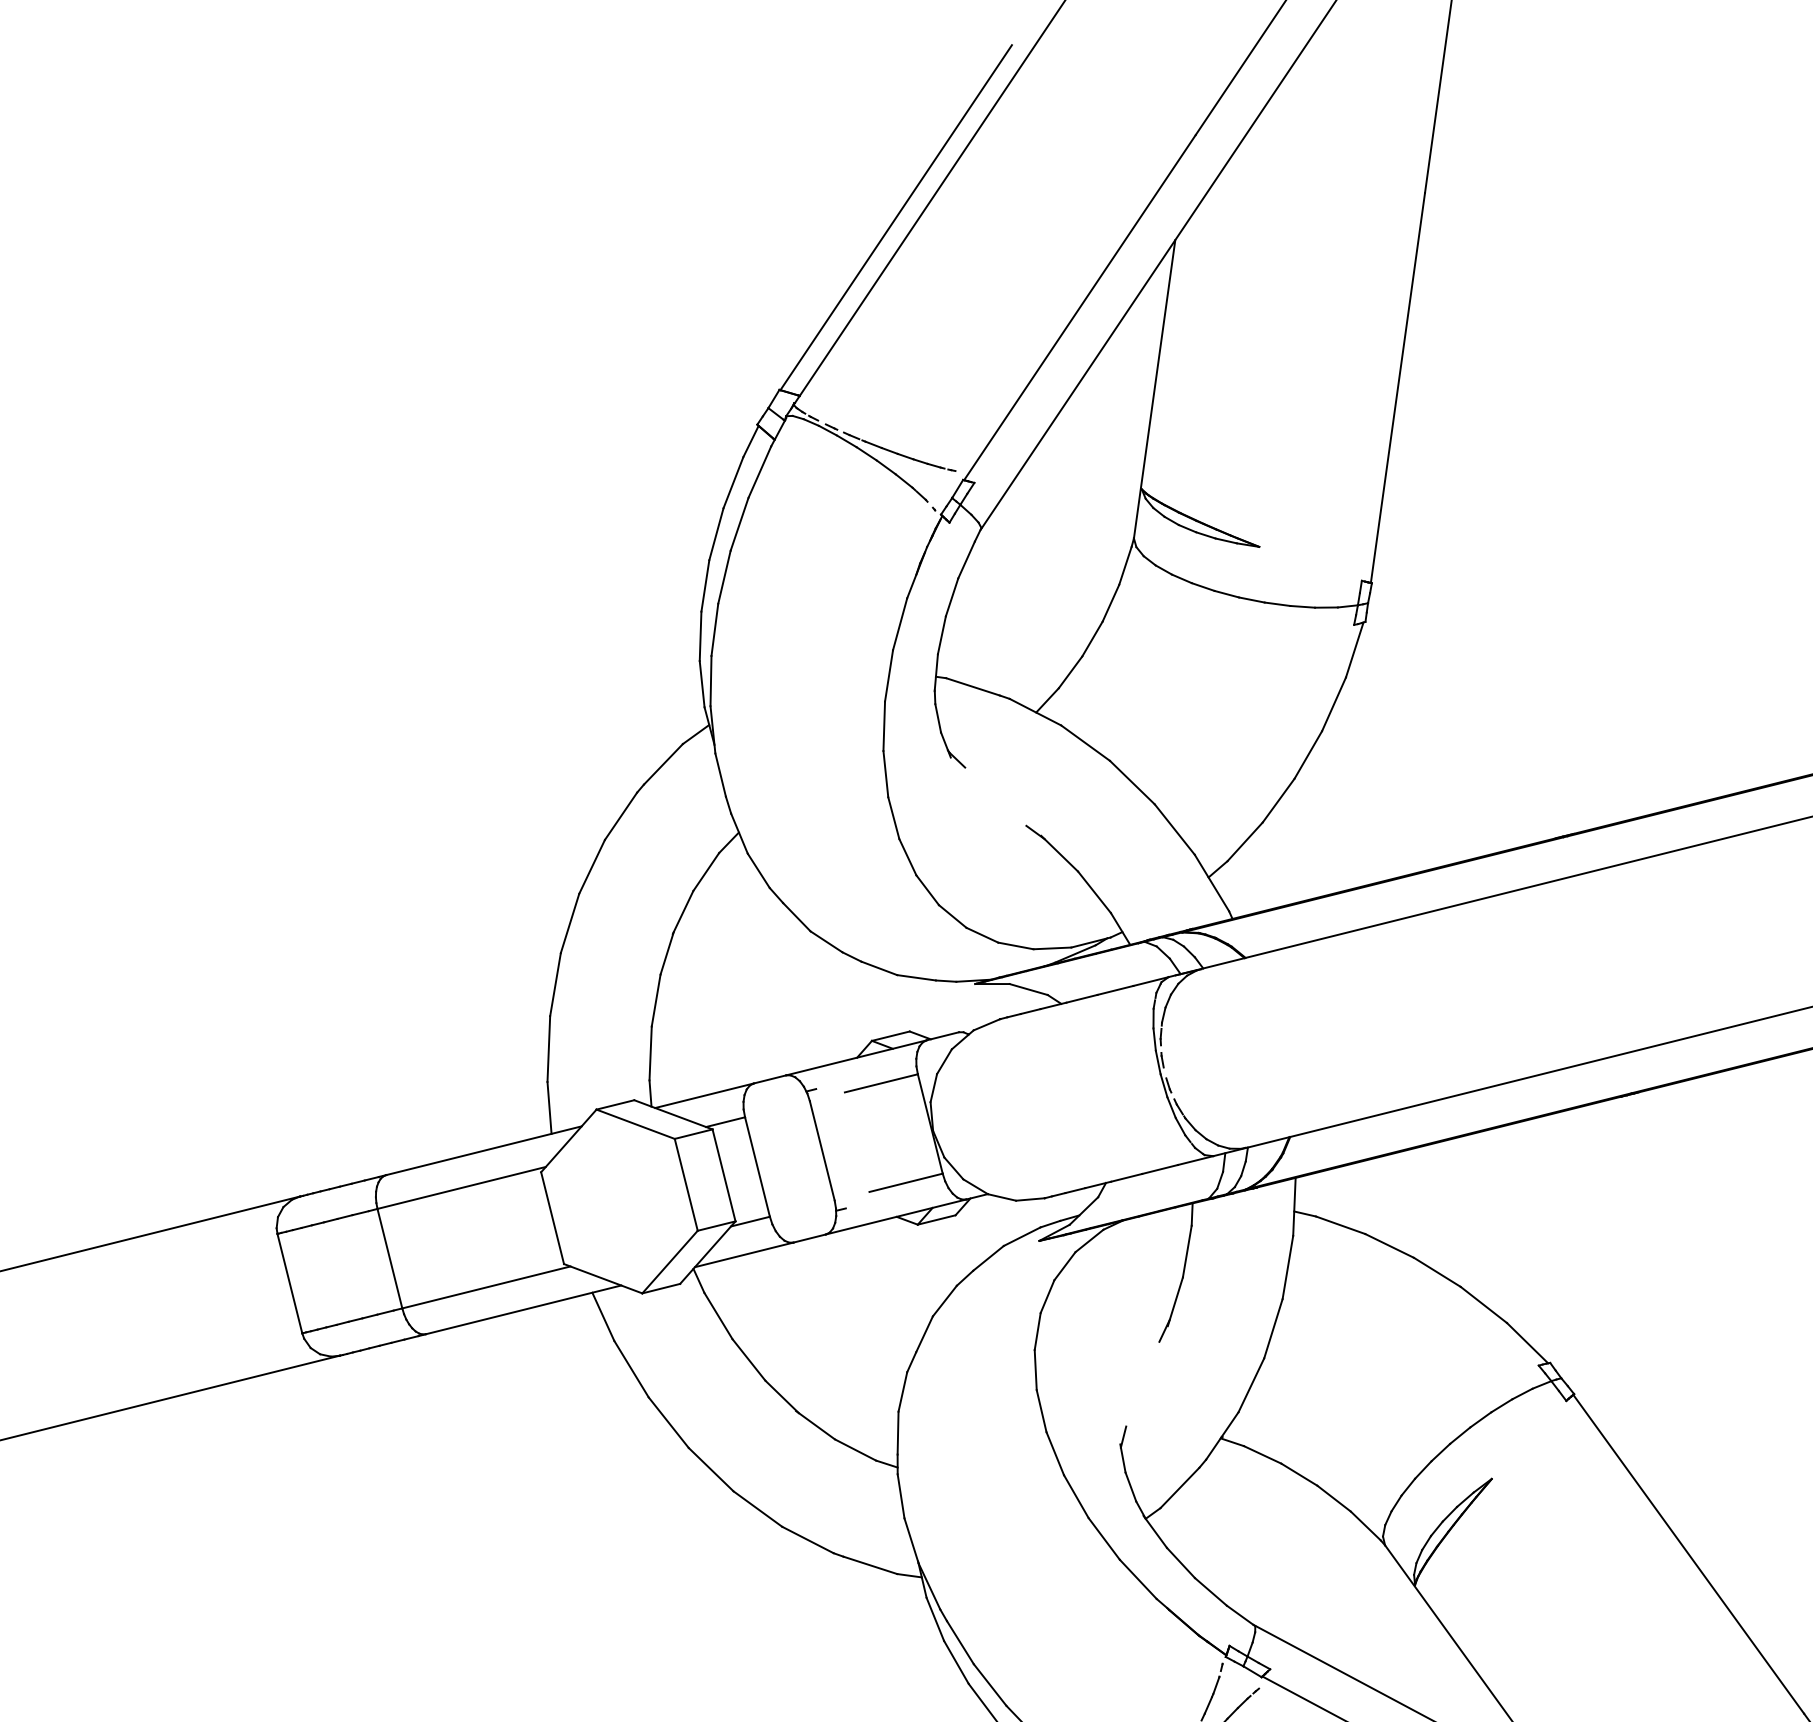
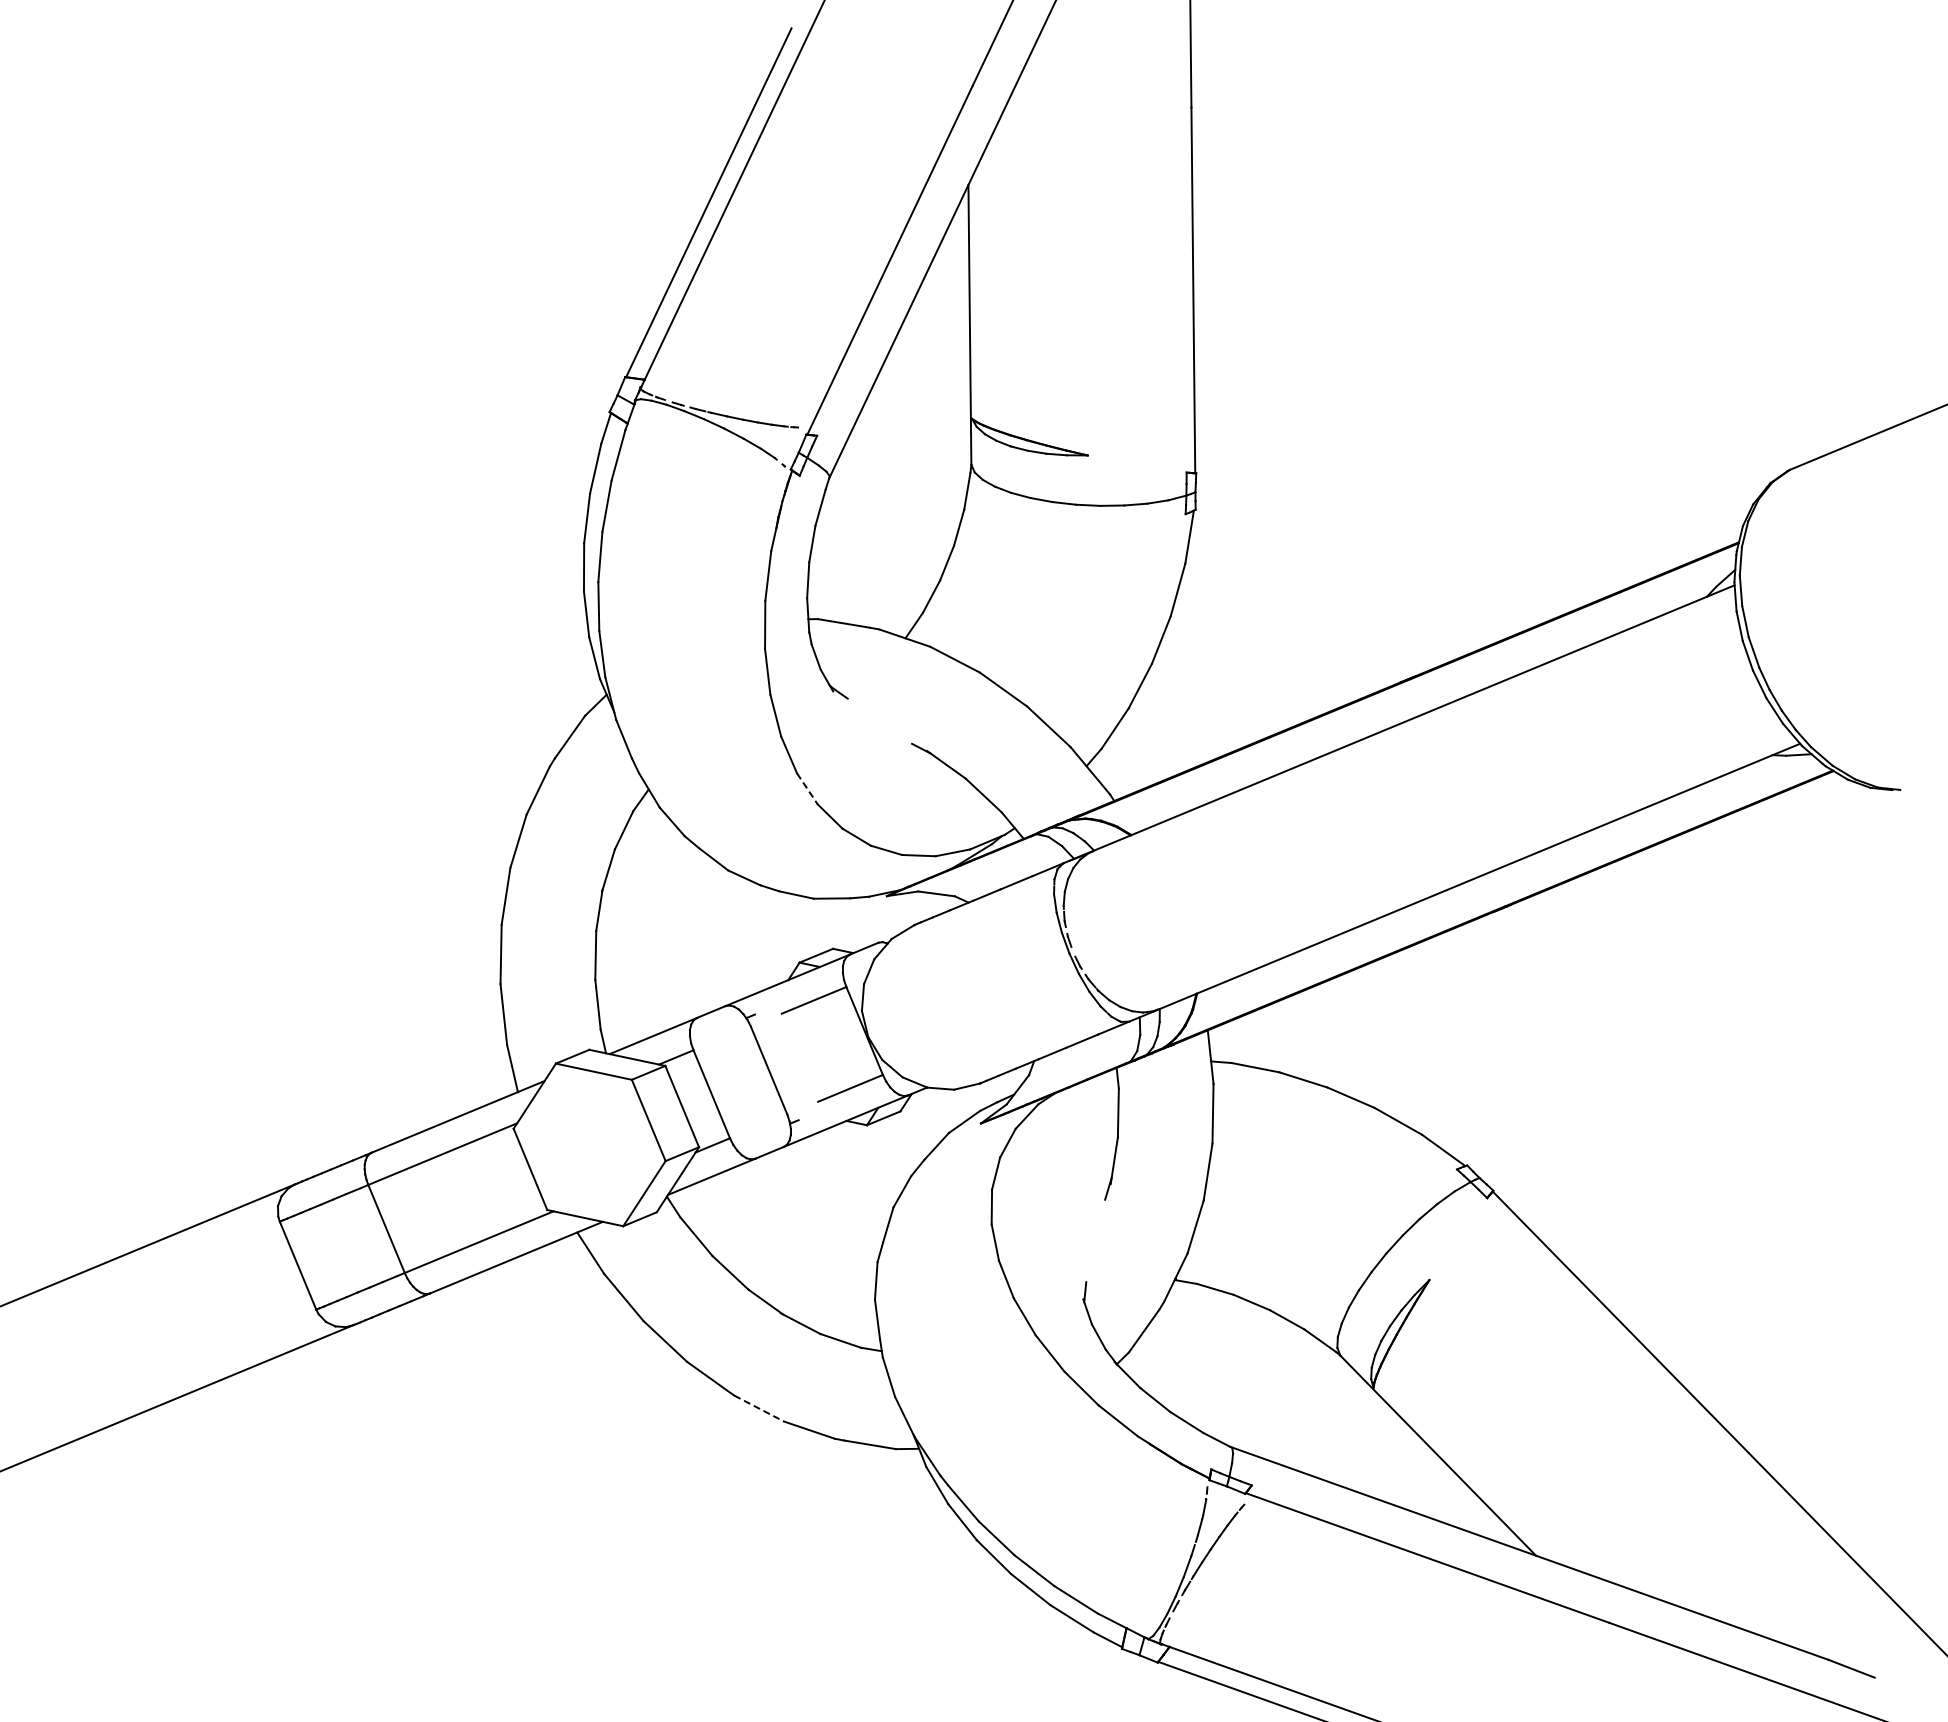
line: (908, 856) -> (807, 788), solid -> dashed
line: (758, 1509) -> (759, 1408), solid -> dashed

